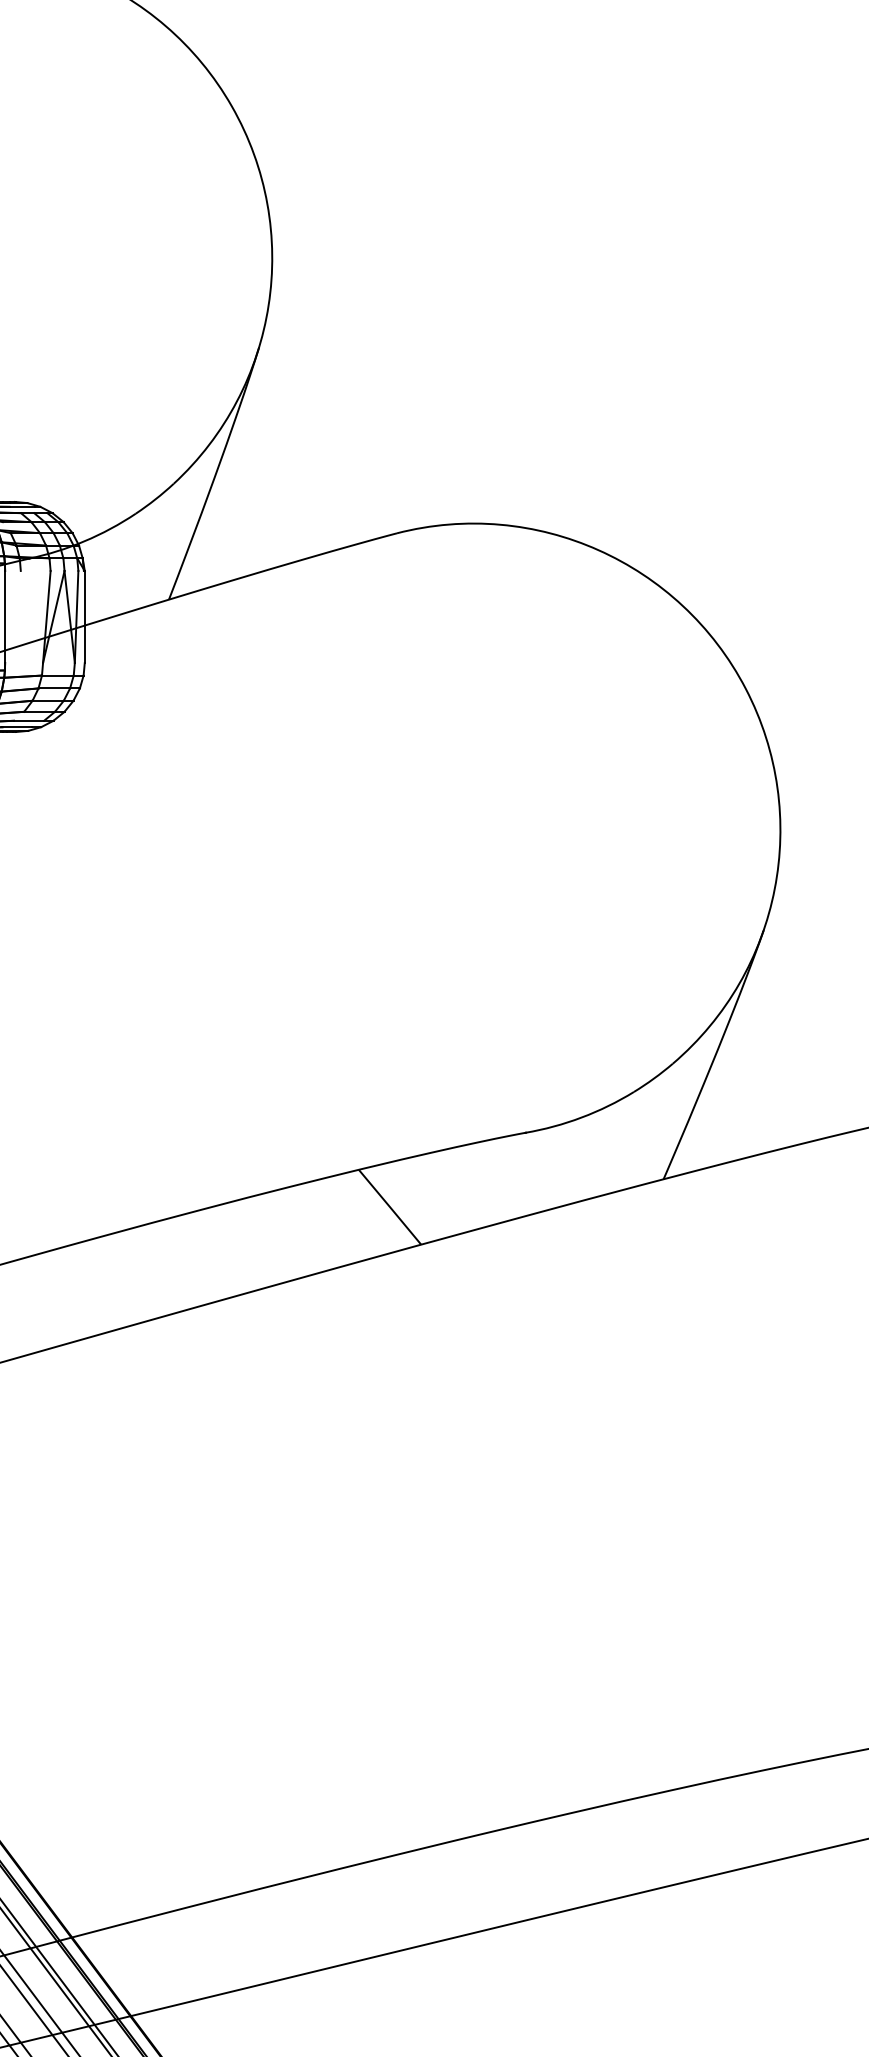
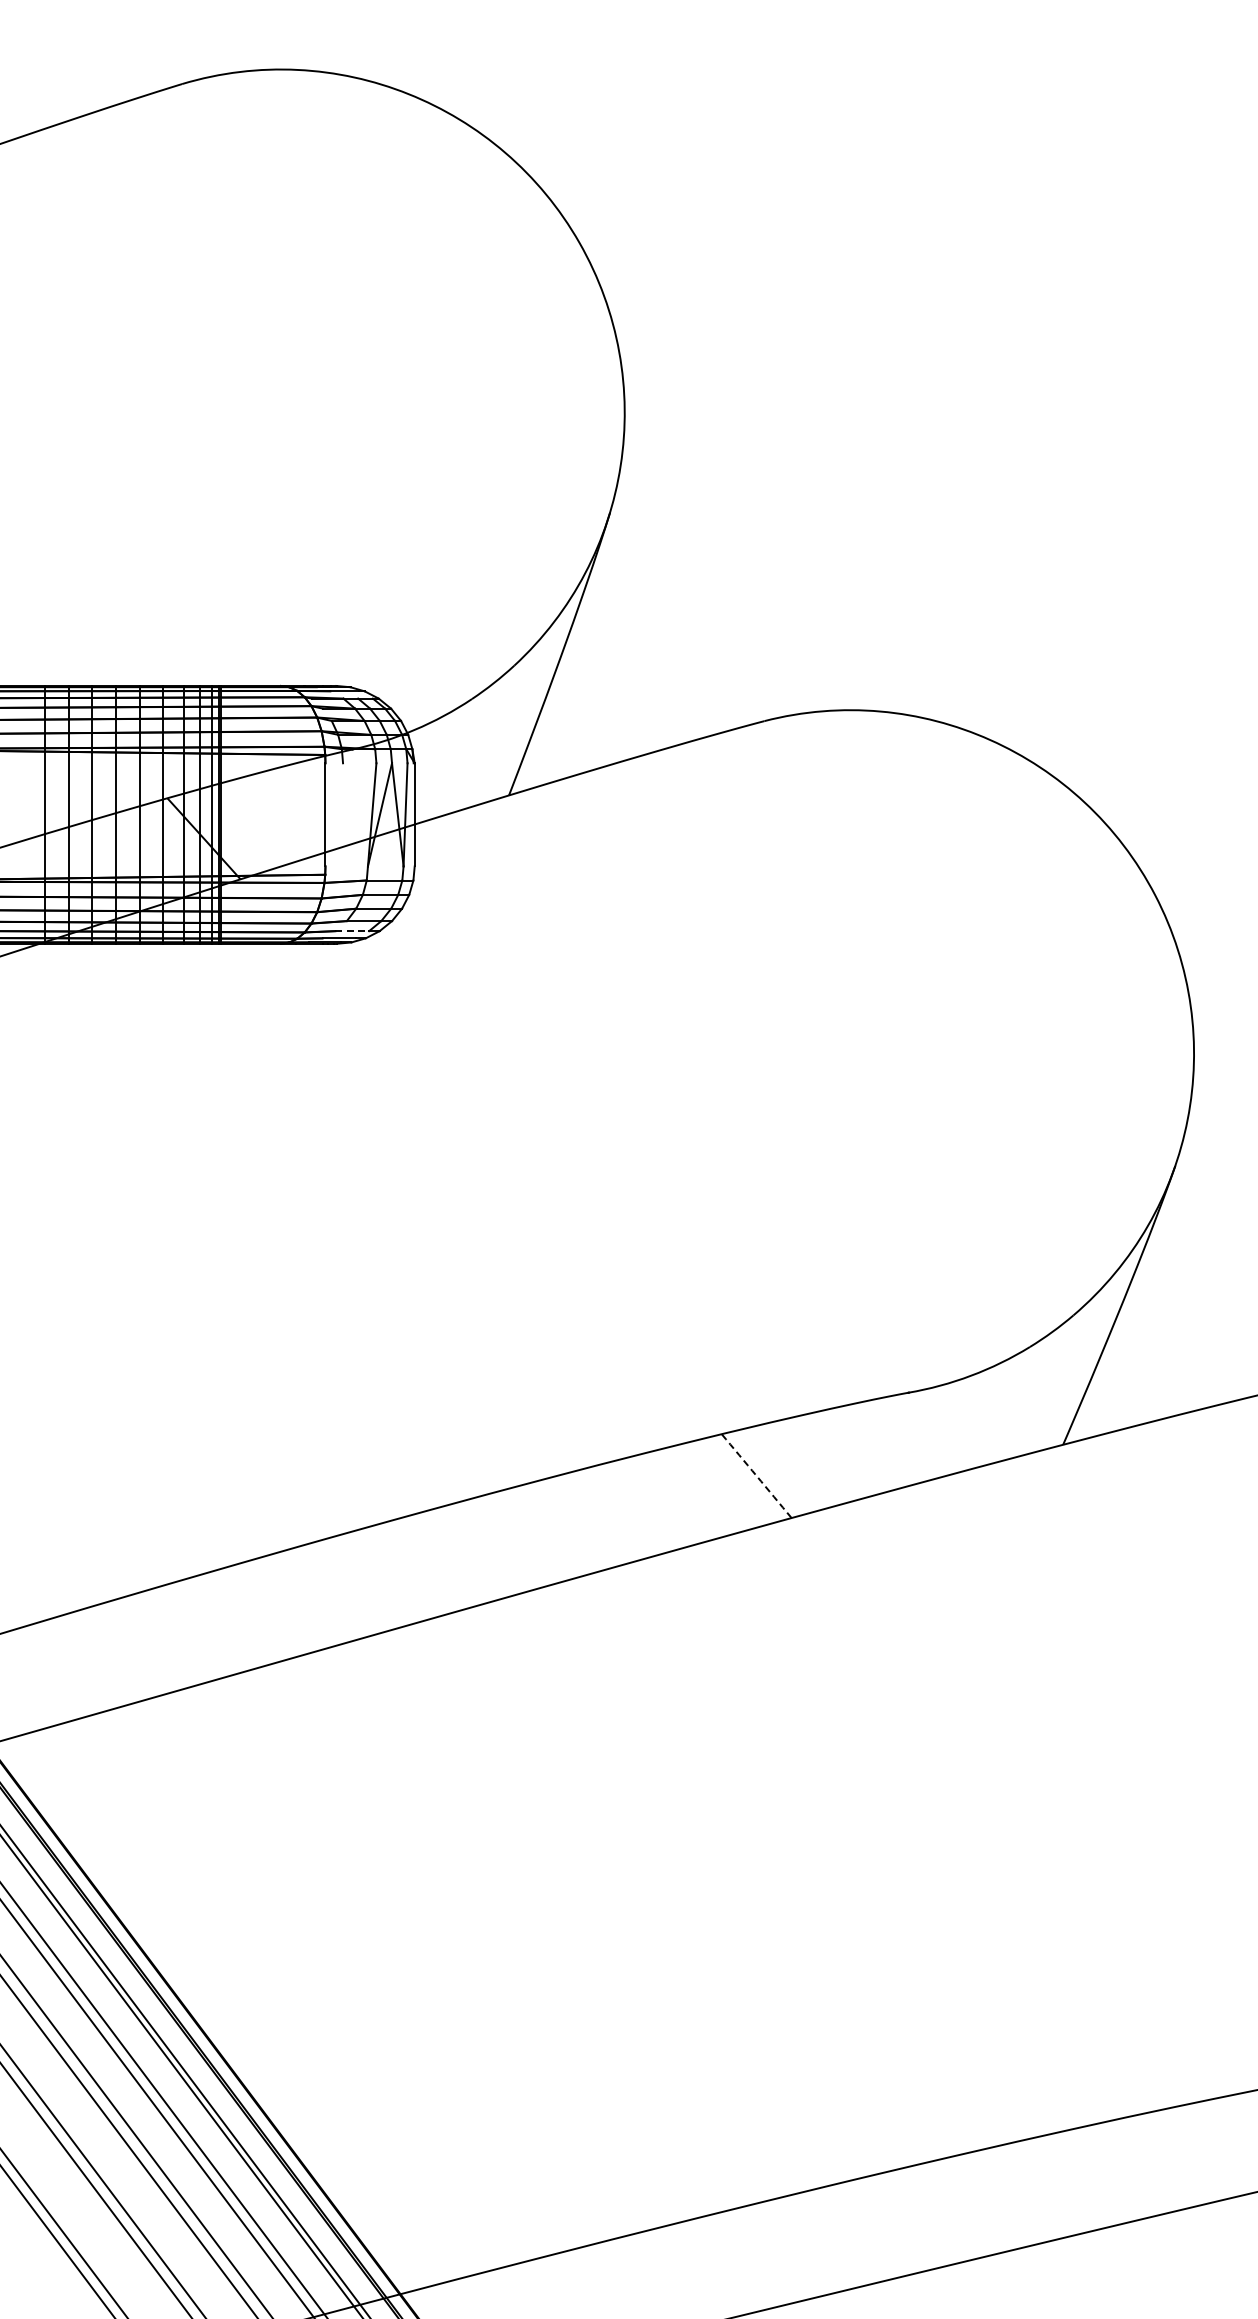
line: (29, 721) -> (352, 931), solid -> dashed
arc: (389, 1207) -> (756, 1476), solid -> dashed

